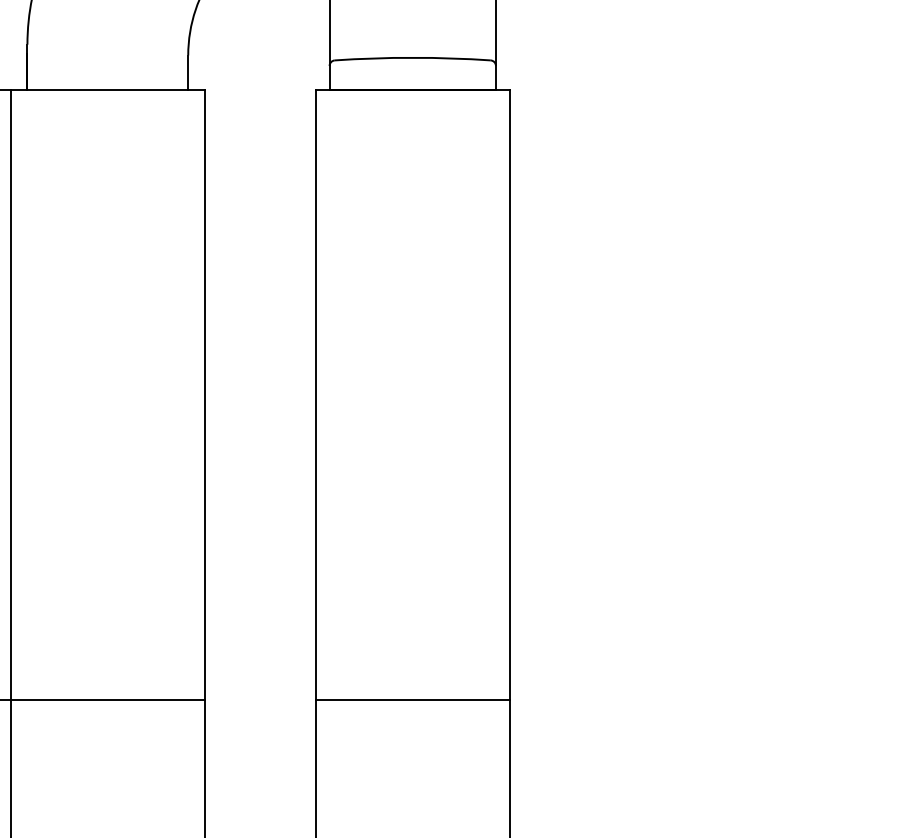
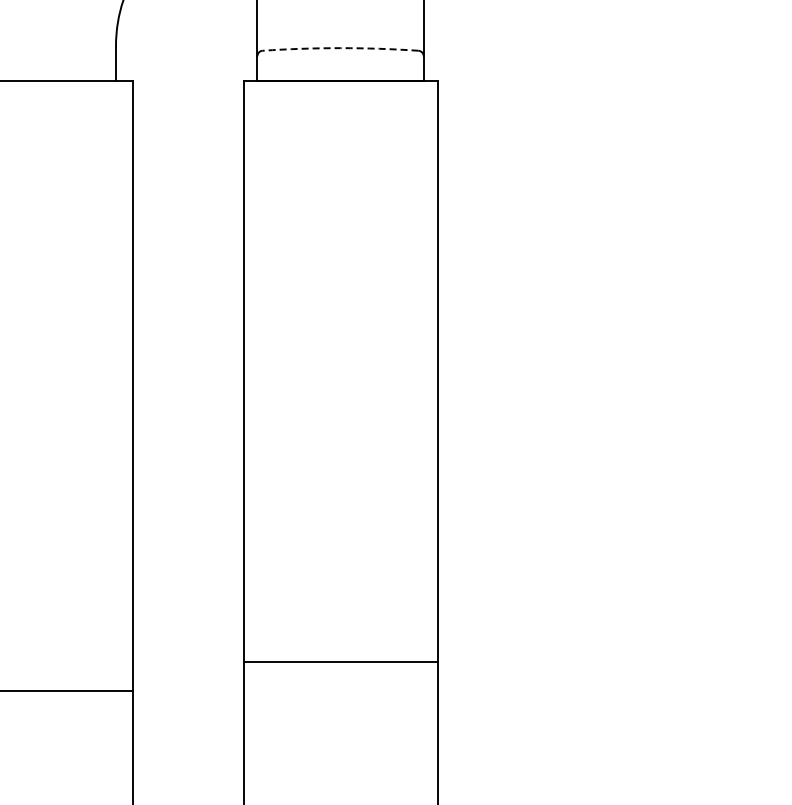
arc: (412, 57) -> (340, 47), solid -> dashed
line: (412, 700) -> (340, 661), moved

